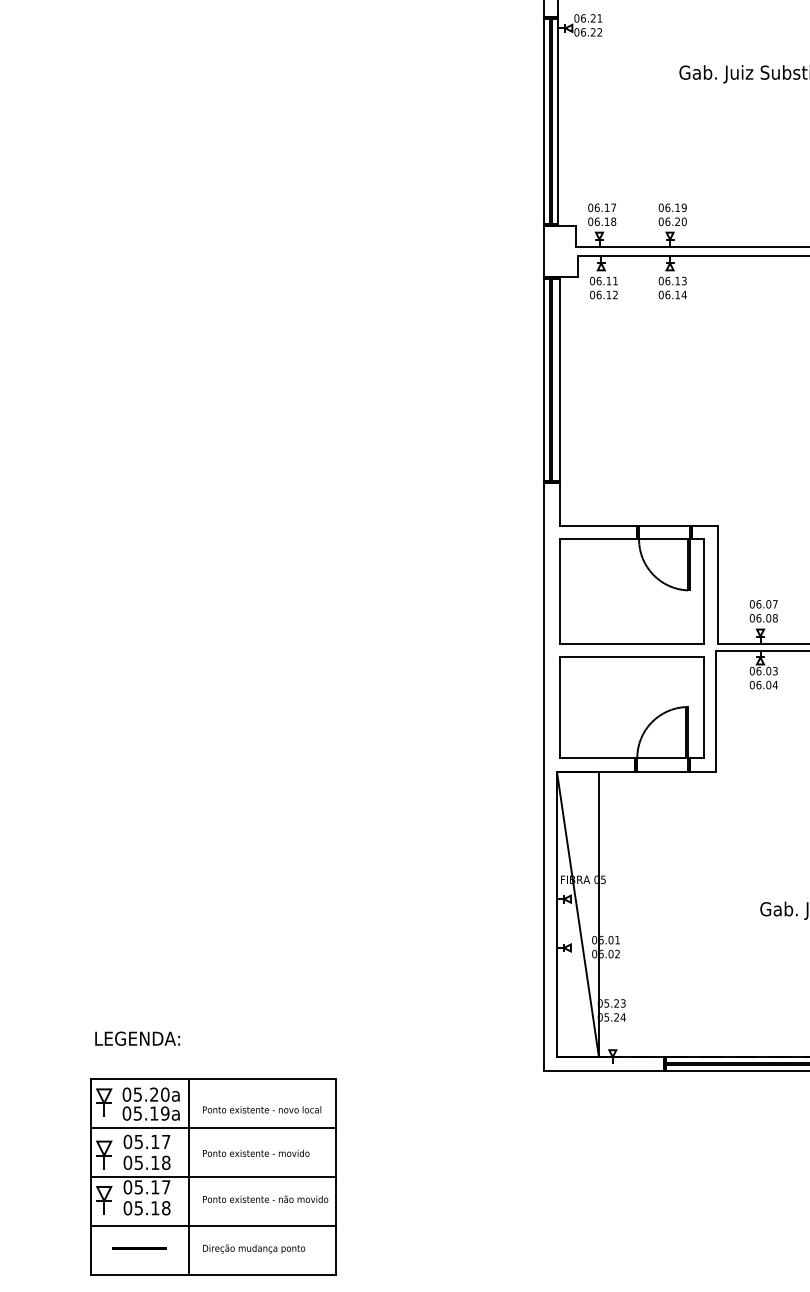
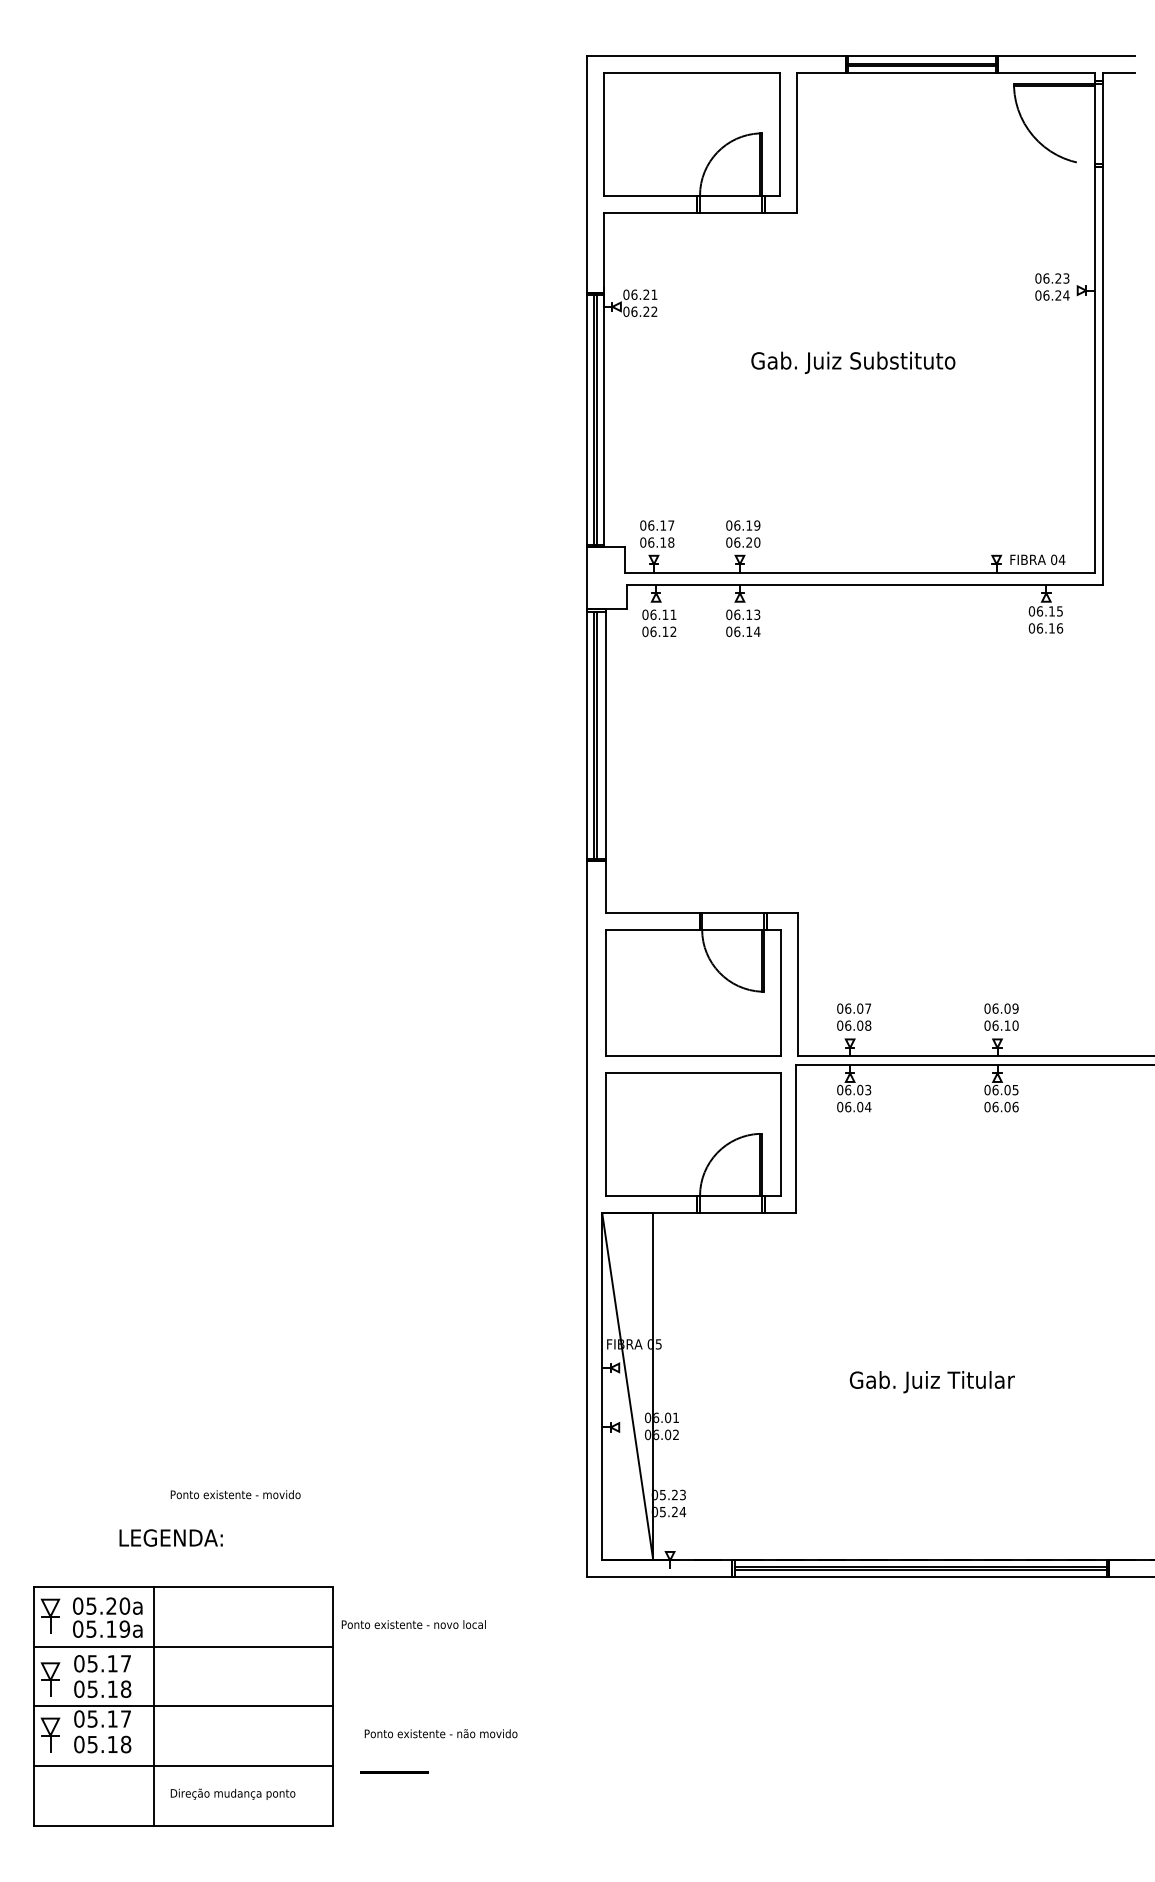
text: (137, 1038) -> (170, 1537), moved
text: (261, 1109) -> (413, 1624), moved
text: (256, 1153) -> (235, 1494), moved
text: (265, 1199) -> (440, 1733), moved
line: (139, 1248) -> (394, 1772), moved

